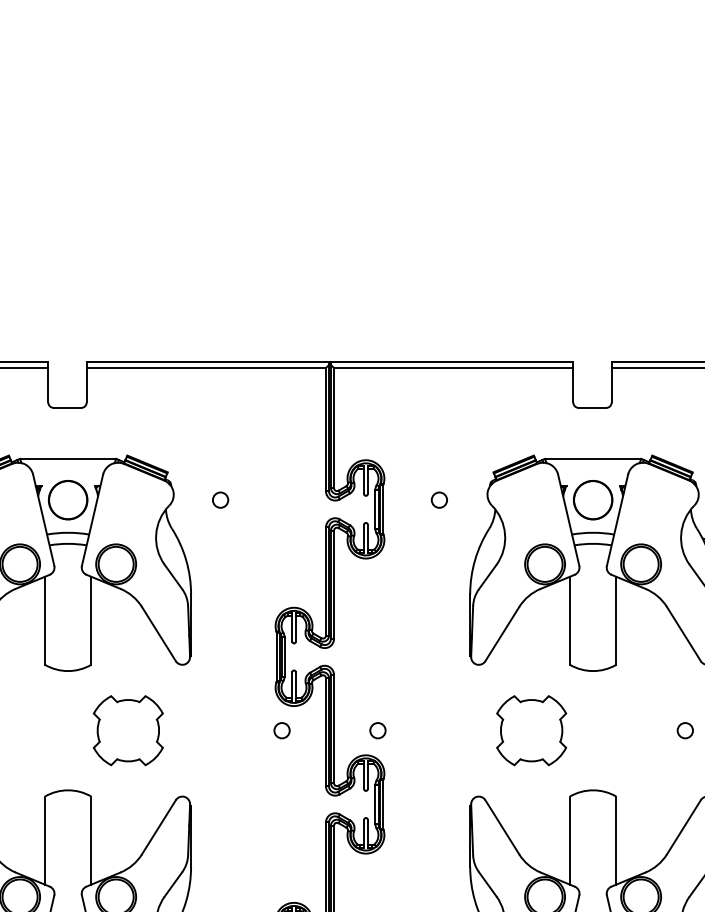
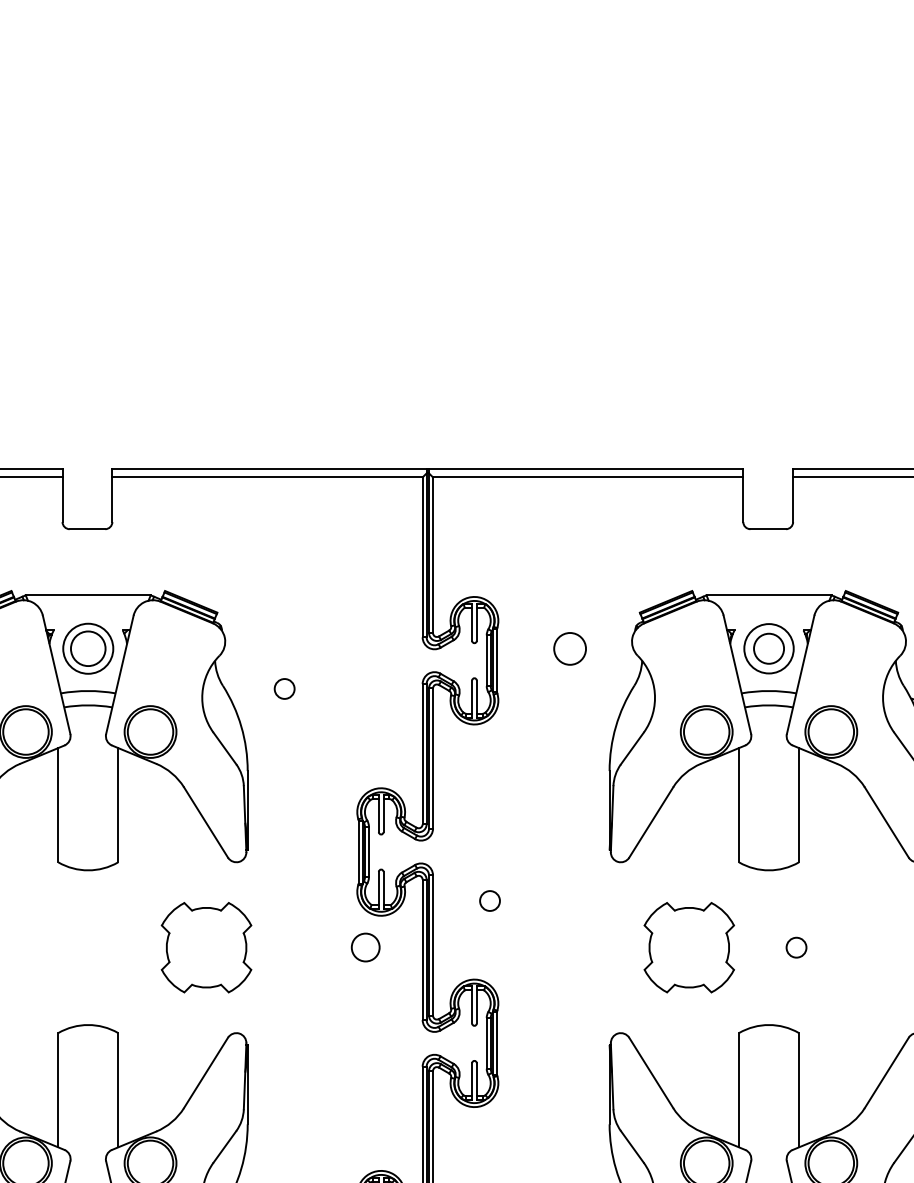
circle: (220, 499) -> (284, 688), moved
circle: (438, 499) -> (568, 647), size x1.6
circle: (592, 499) -> (768, 647), size x0.6
circle: (68, 500) -> (88, 649), size x0.7
part: (127, 730) -> (205, 947), moved
circle: (281, 730) -> (364, 947), size x1.4
circle: (377, 730) -> (489, 900), moved
circle: (684, 730) -> (795, 947), moved

